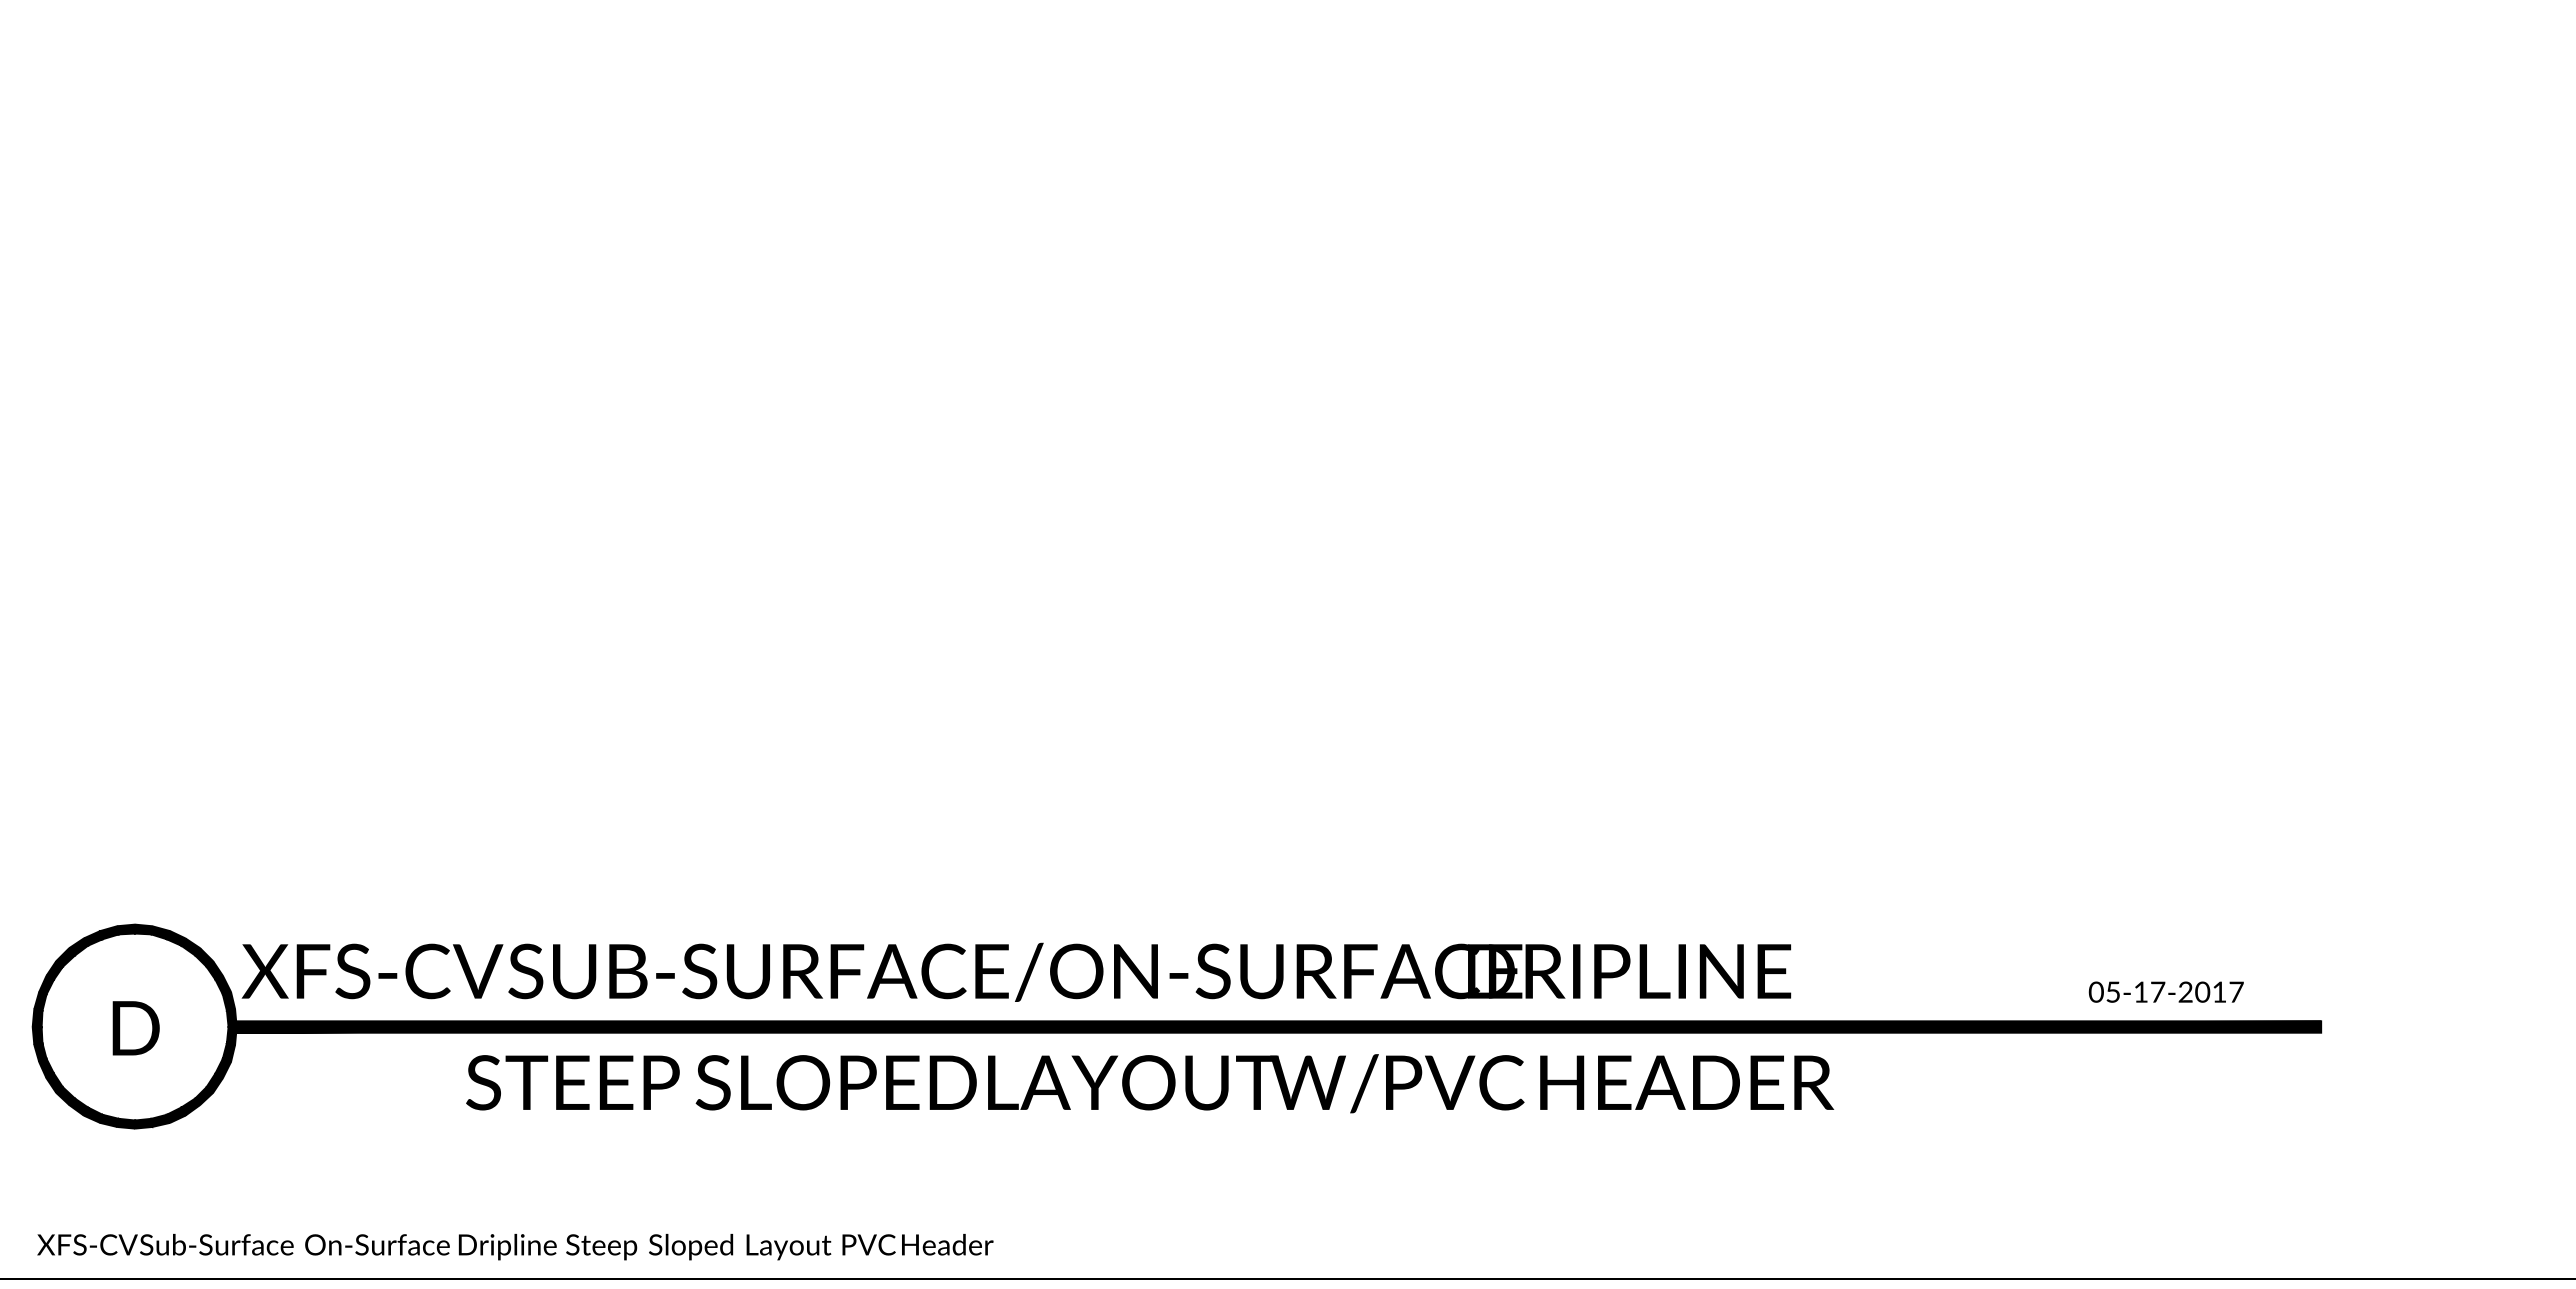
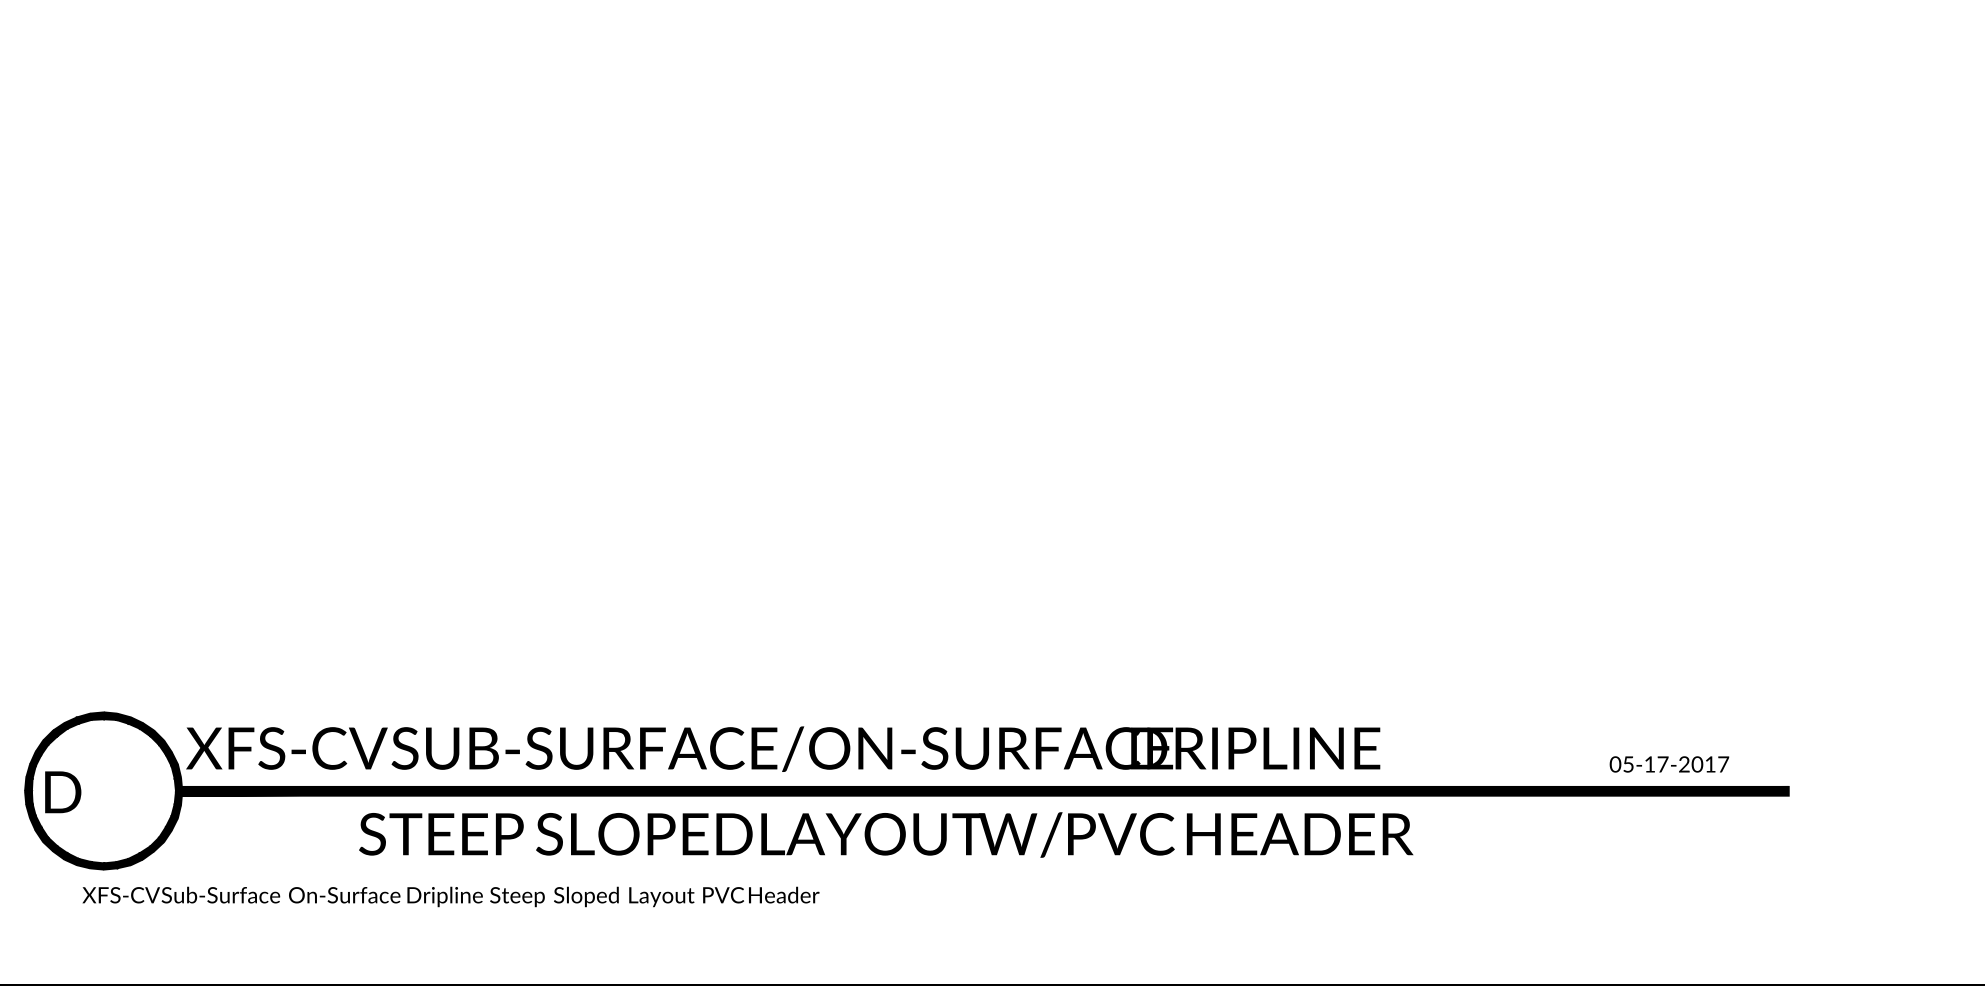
text: (135, 1028) -> (62, 792), moved
text: (515, 1247) -> (451, 897), moved

